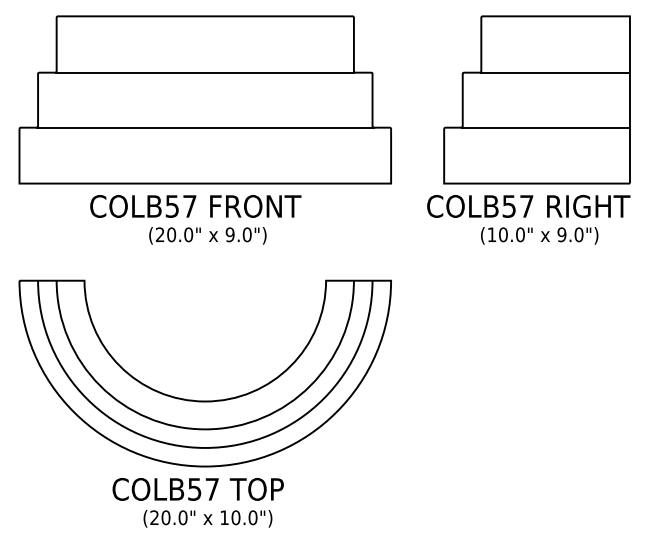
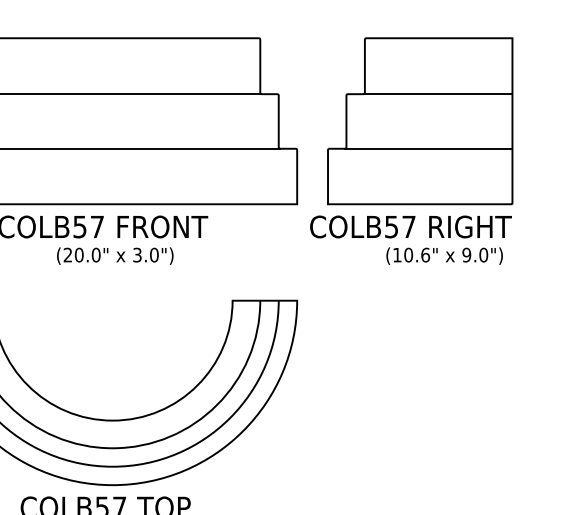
part: (536, 99) -> (419, 120), moved
text: (528, 206) -> (410, 227), moved
text: (229, 234) -> (136, 254), 9.0") -> 3.0")
text: (520, 234) -> (425, 254), (10.0" -> (10.6"

